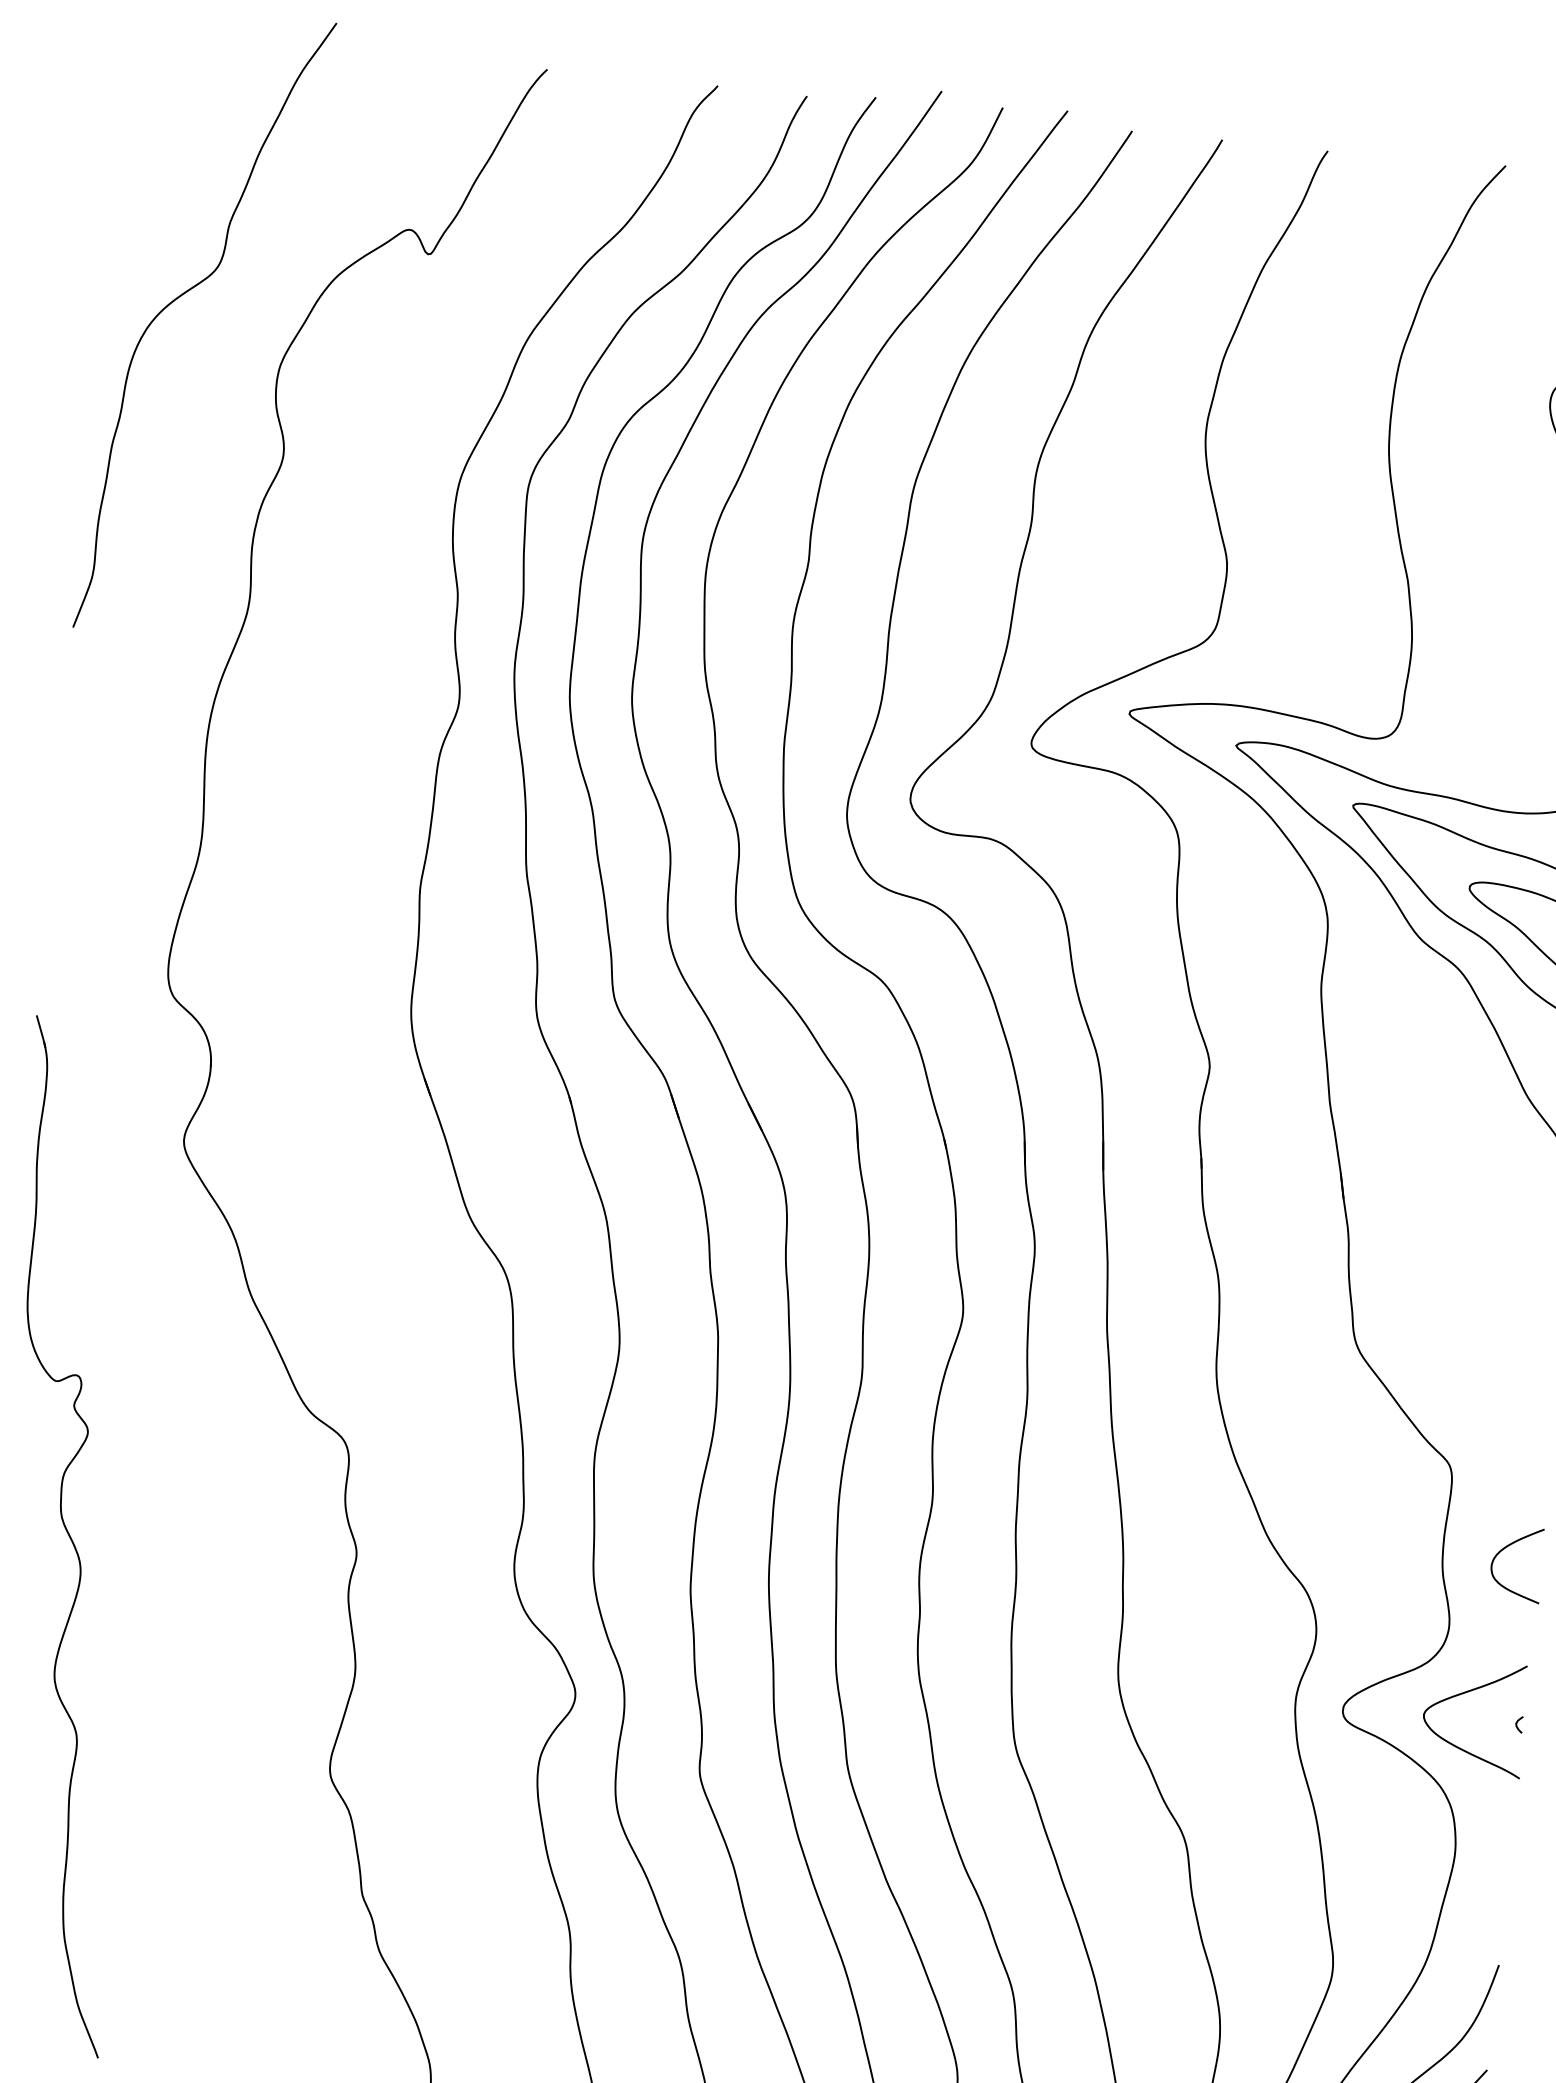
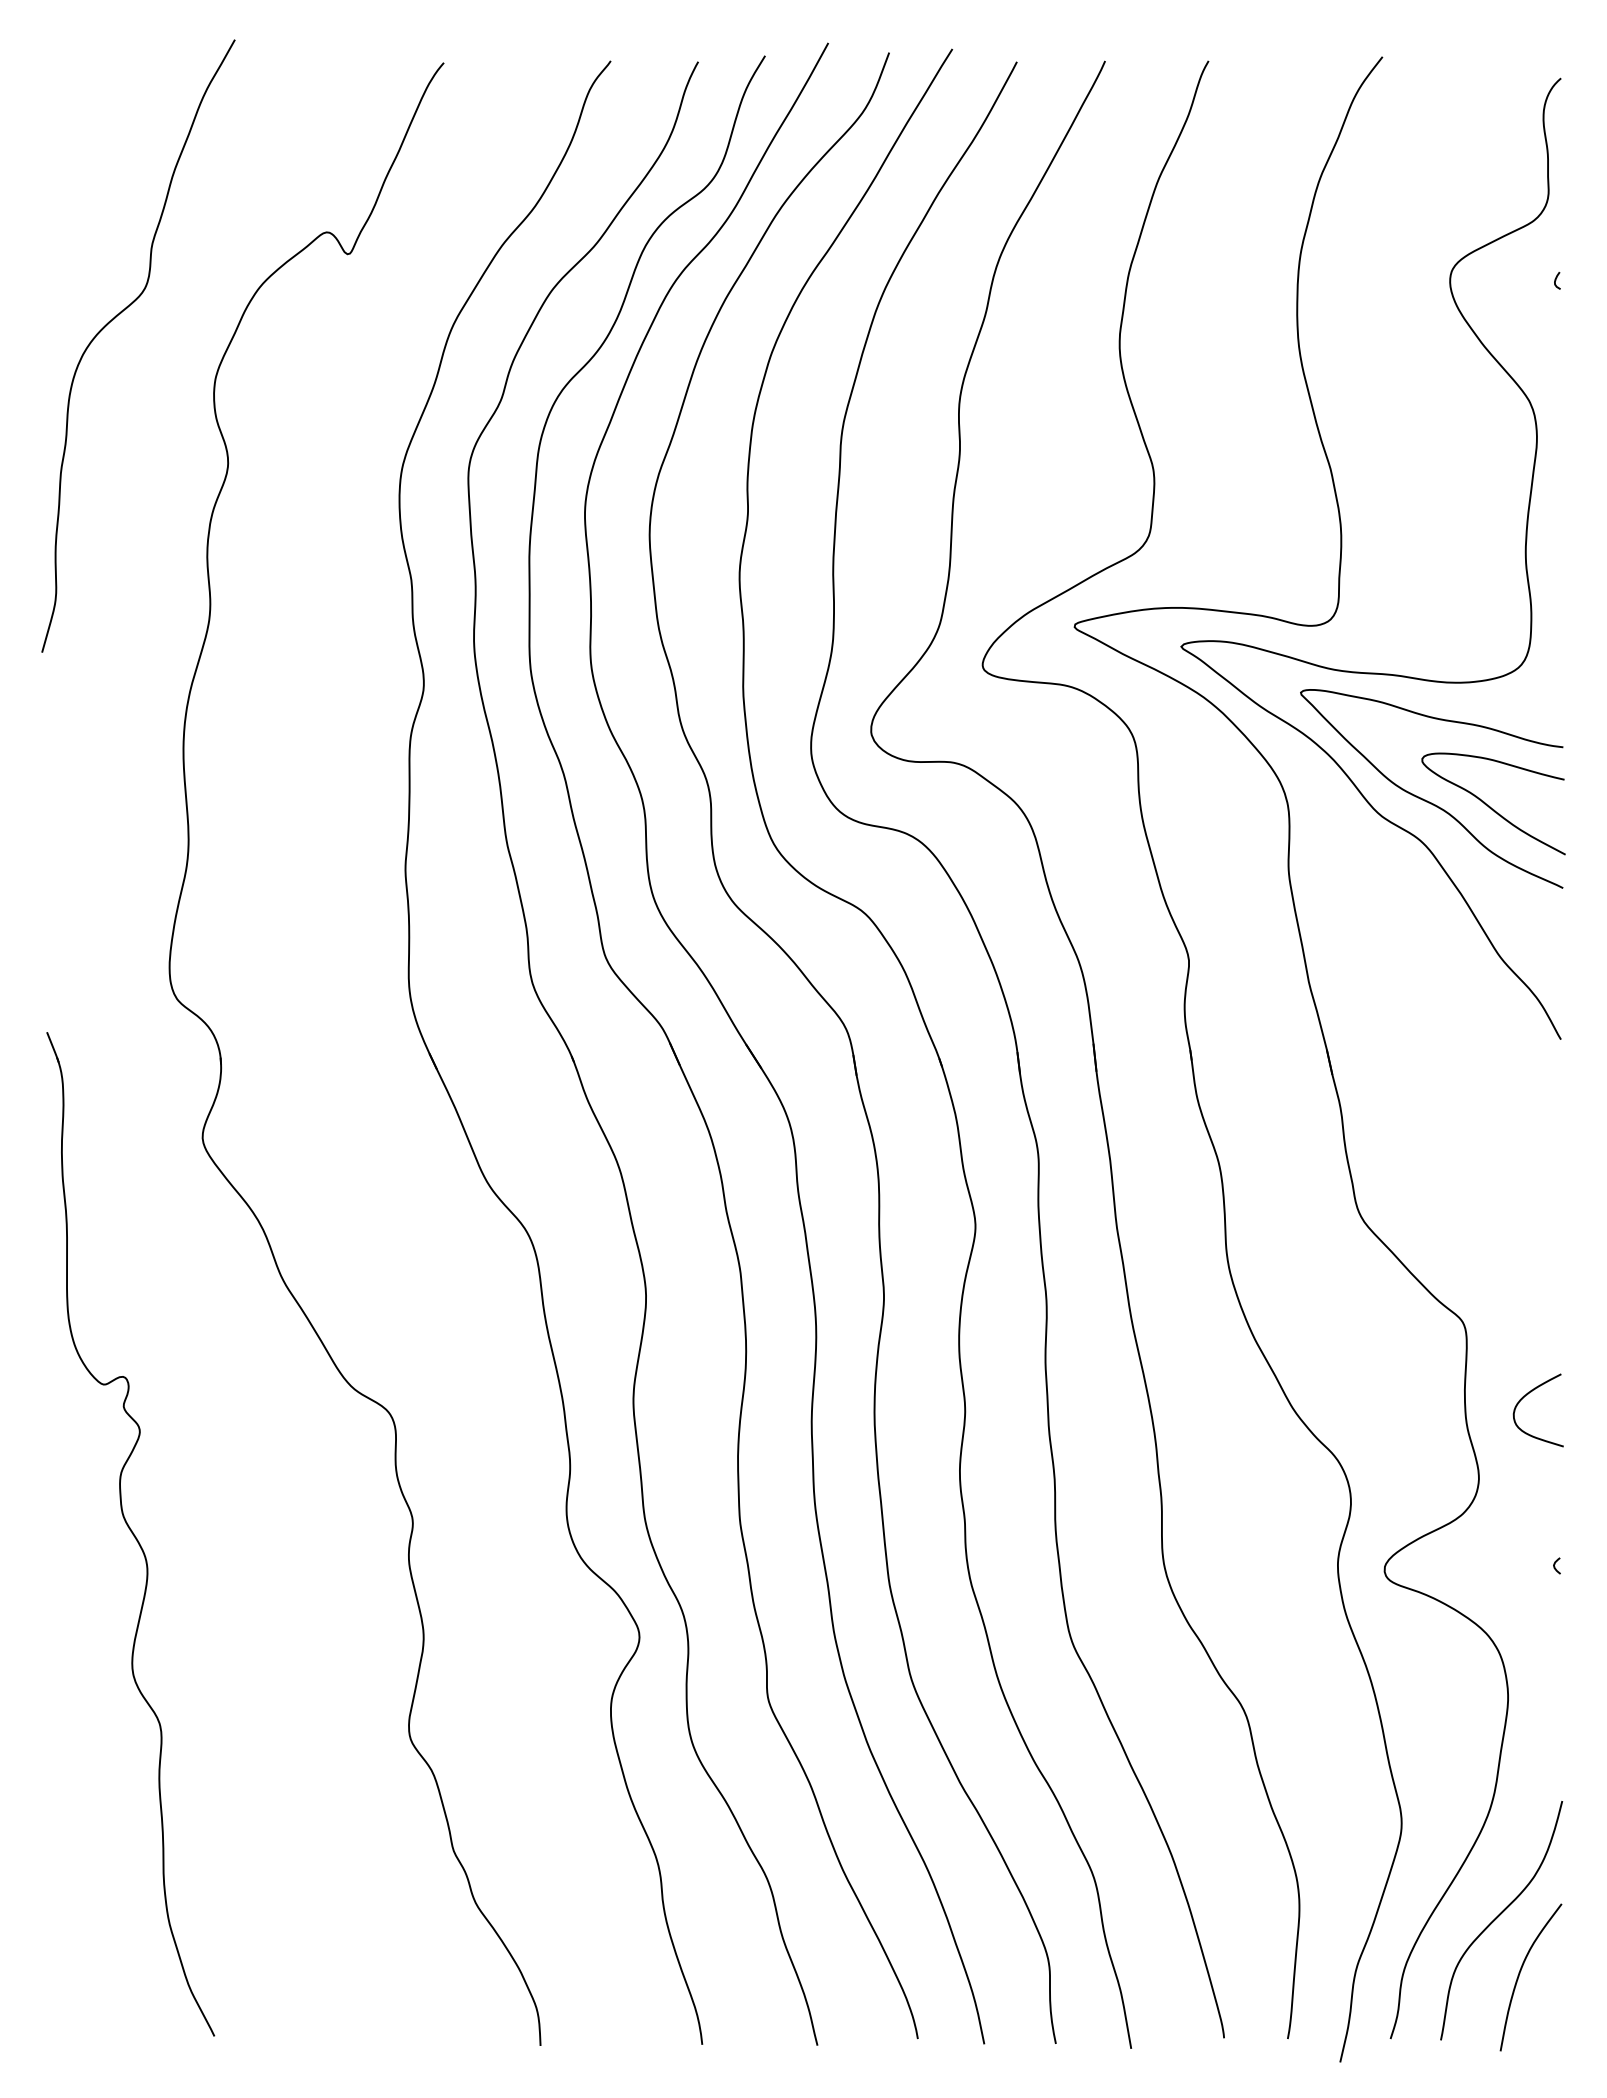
curve: (1465, 1693) -> (1501, 1541), removed

